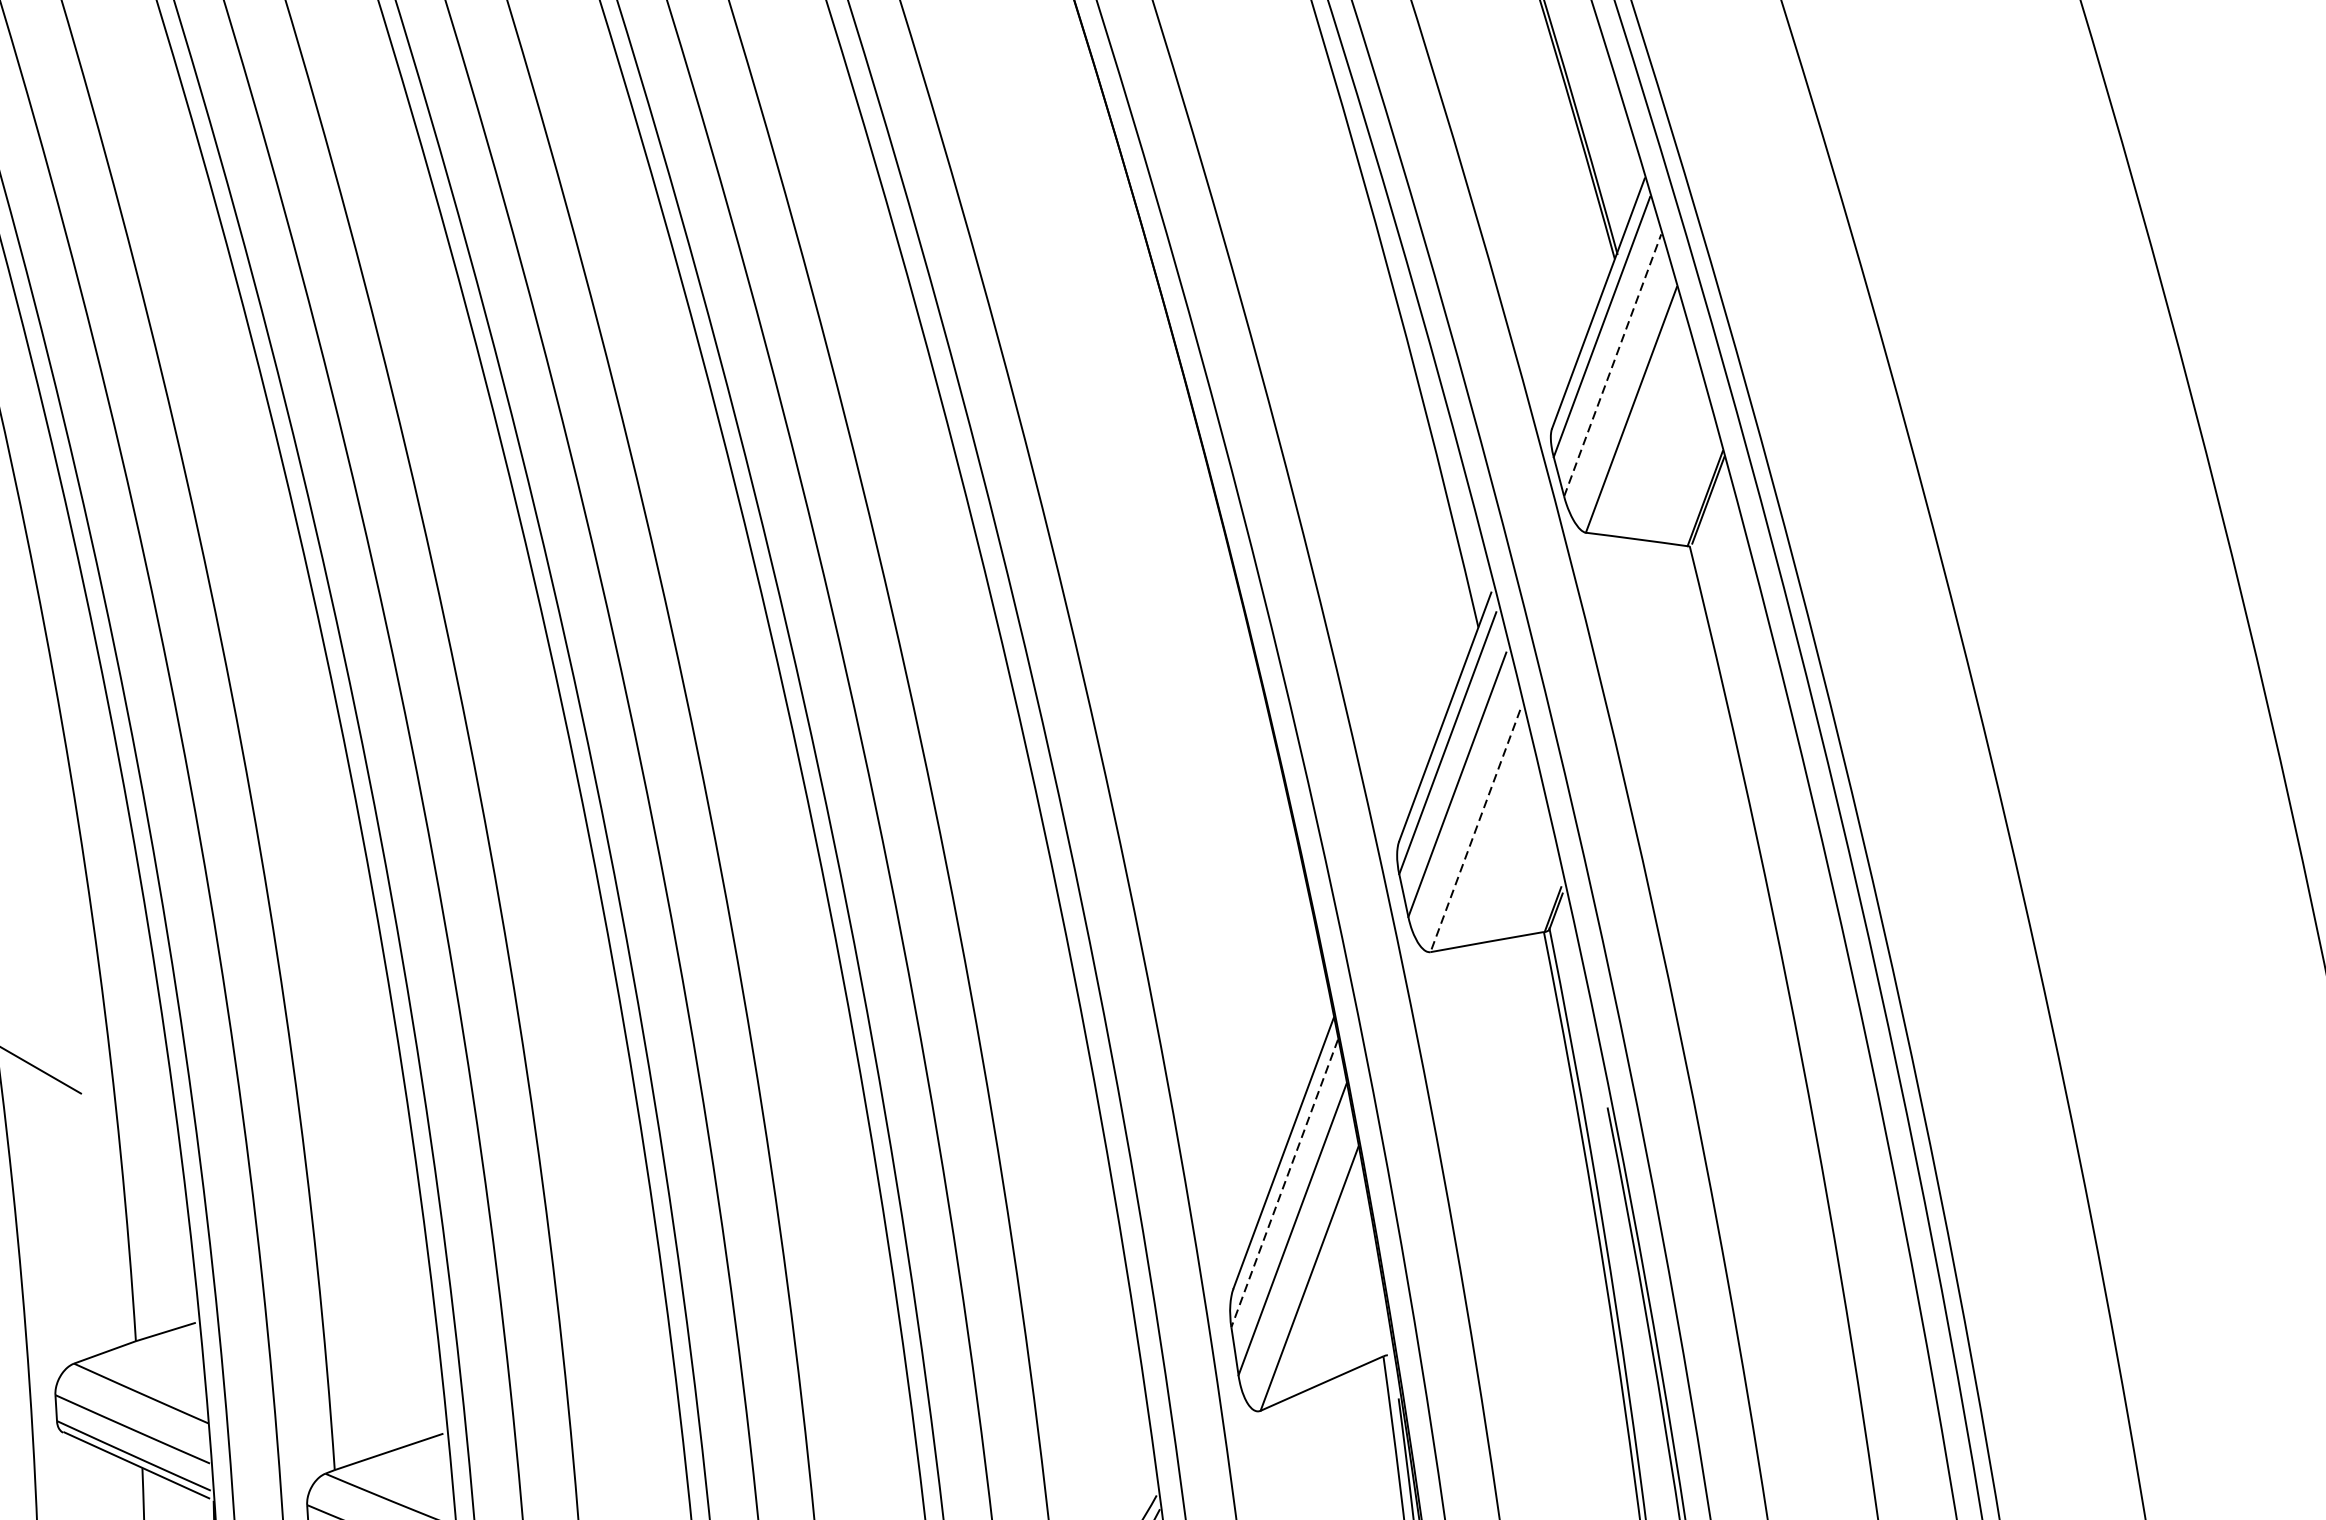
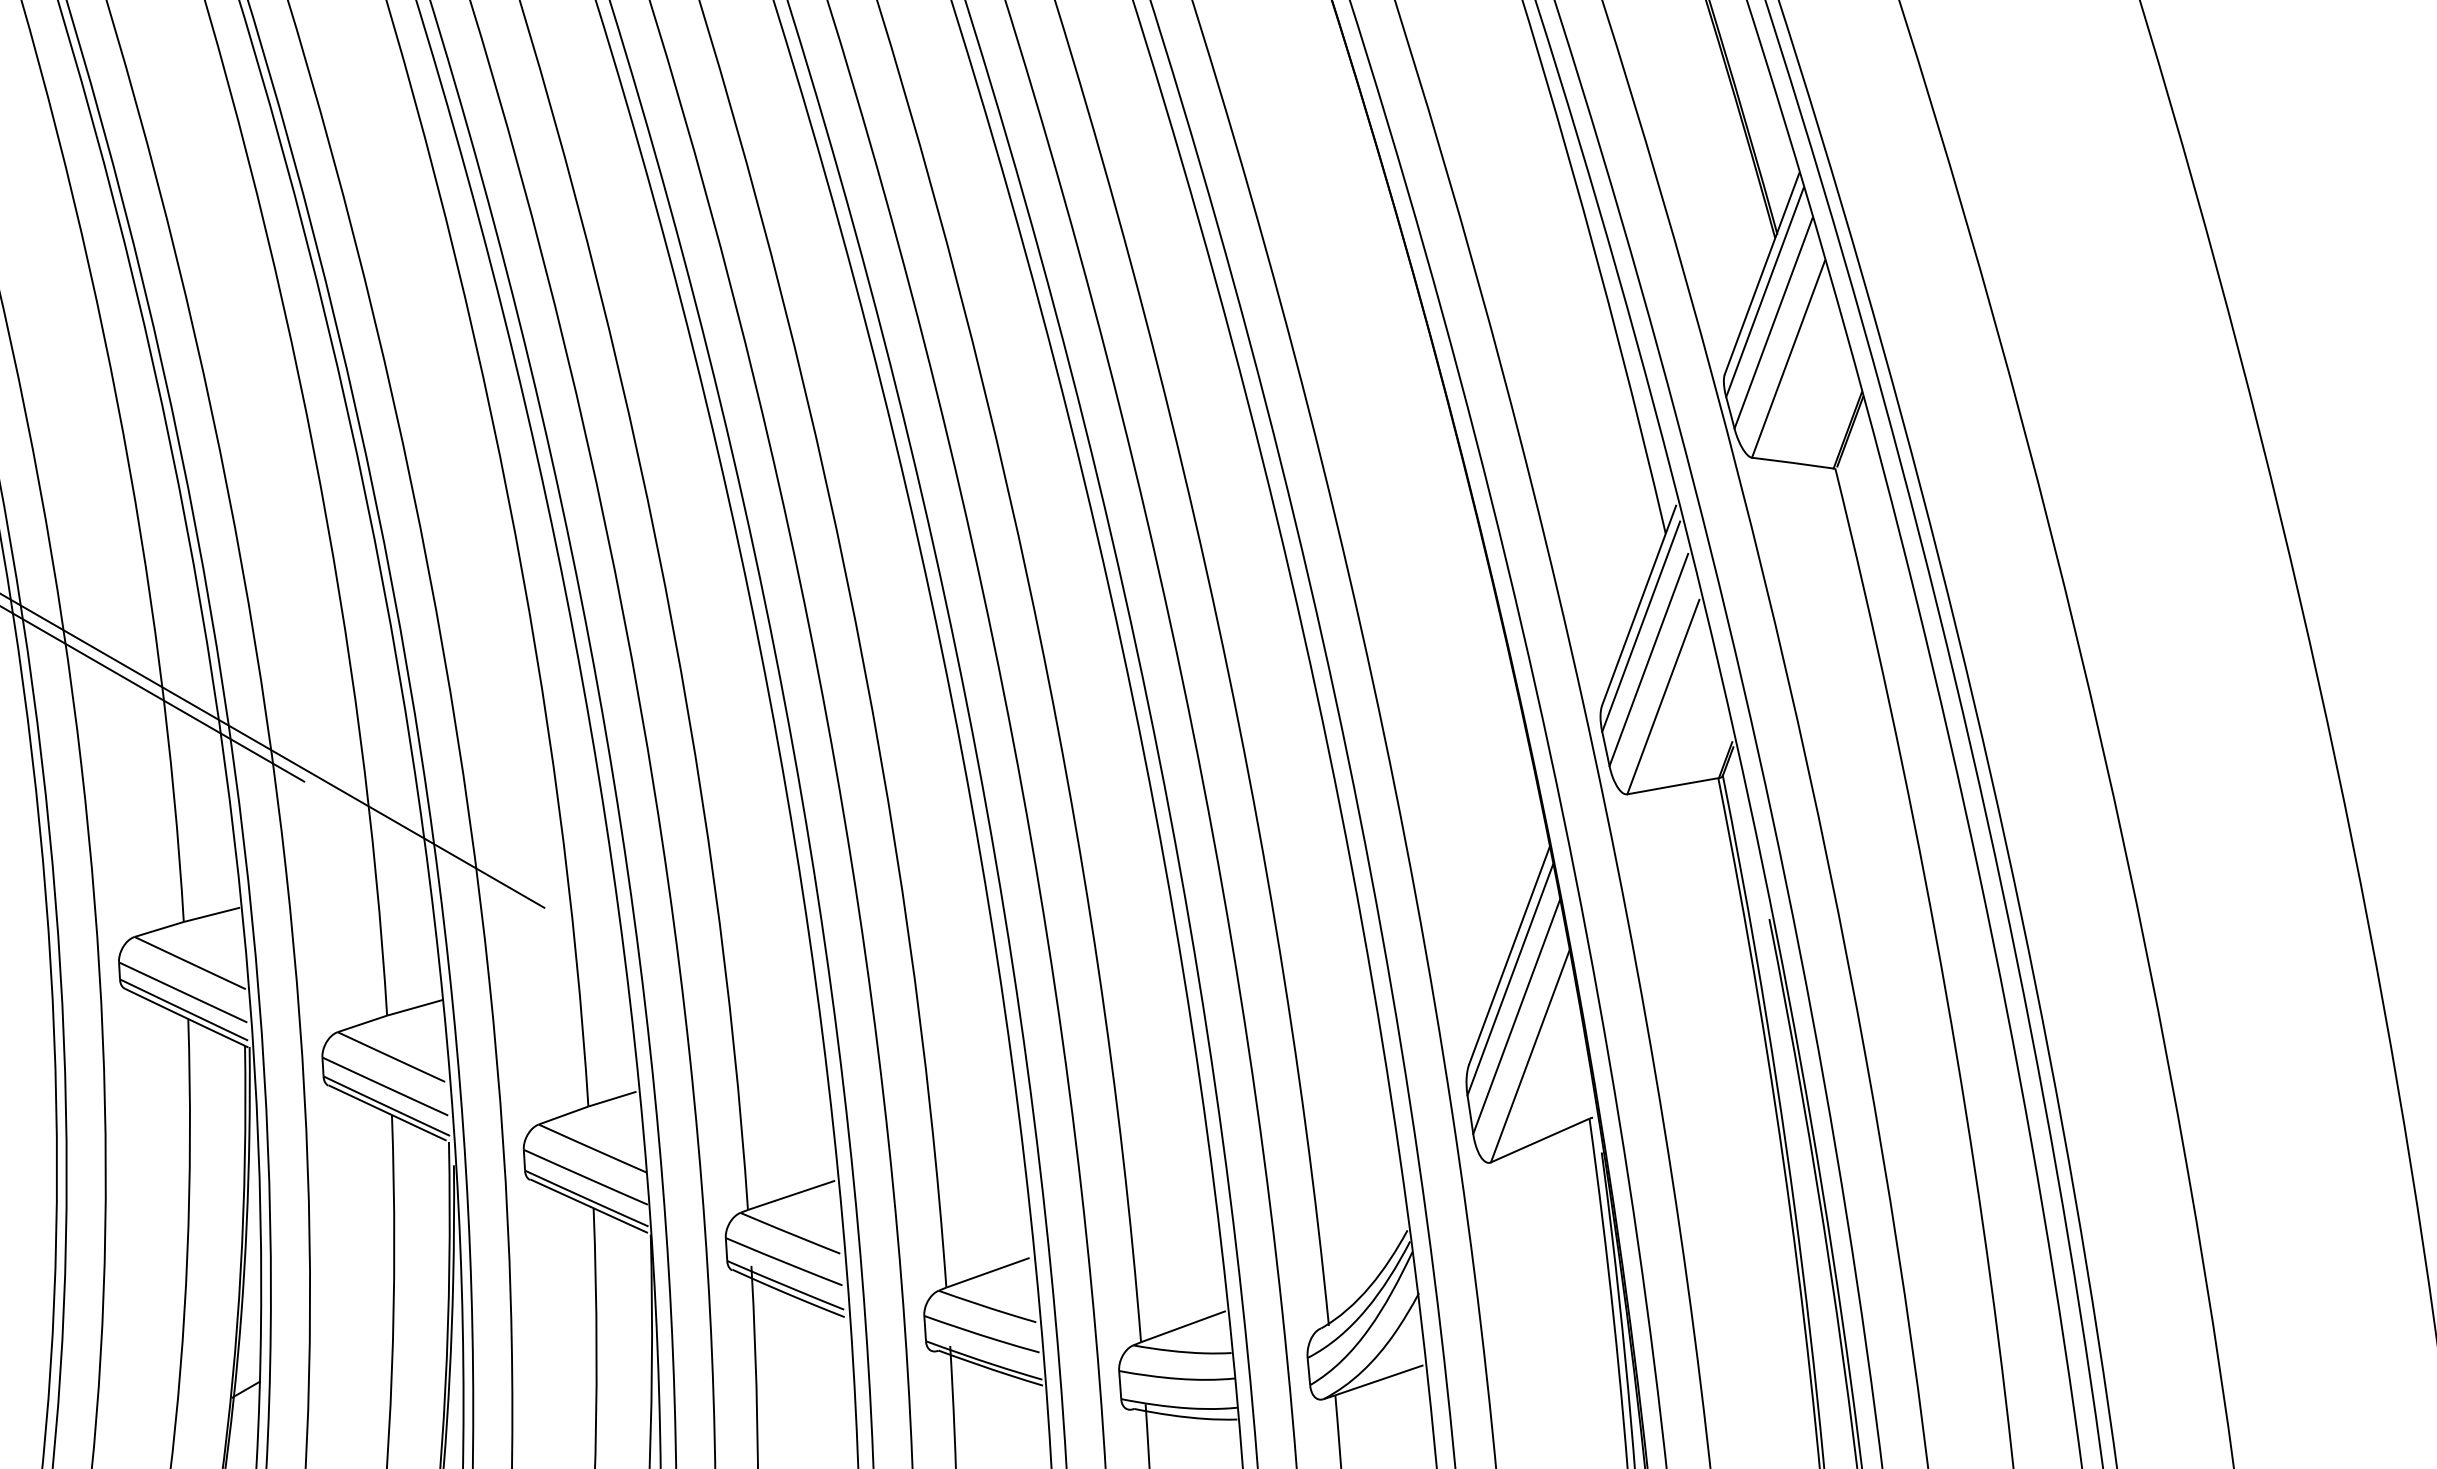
line: (1612, 365) -> (1773, 323), dashed -> solid
line: (1475, 831) -> (1663, 697), dashed -> solid
line: (1284, 1184) -> (1510, 980), dashed -> solid

